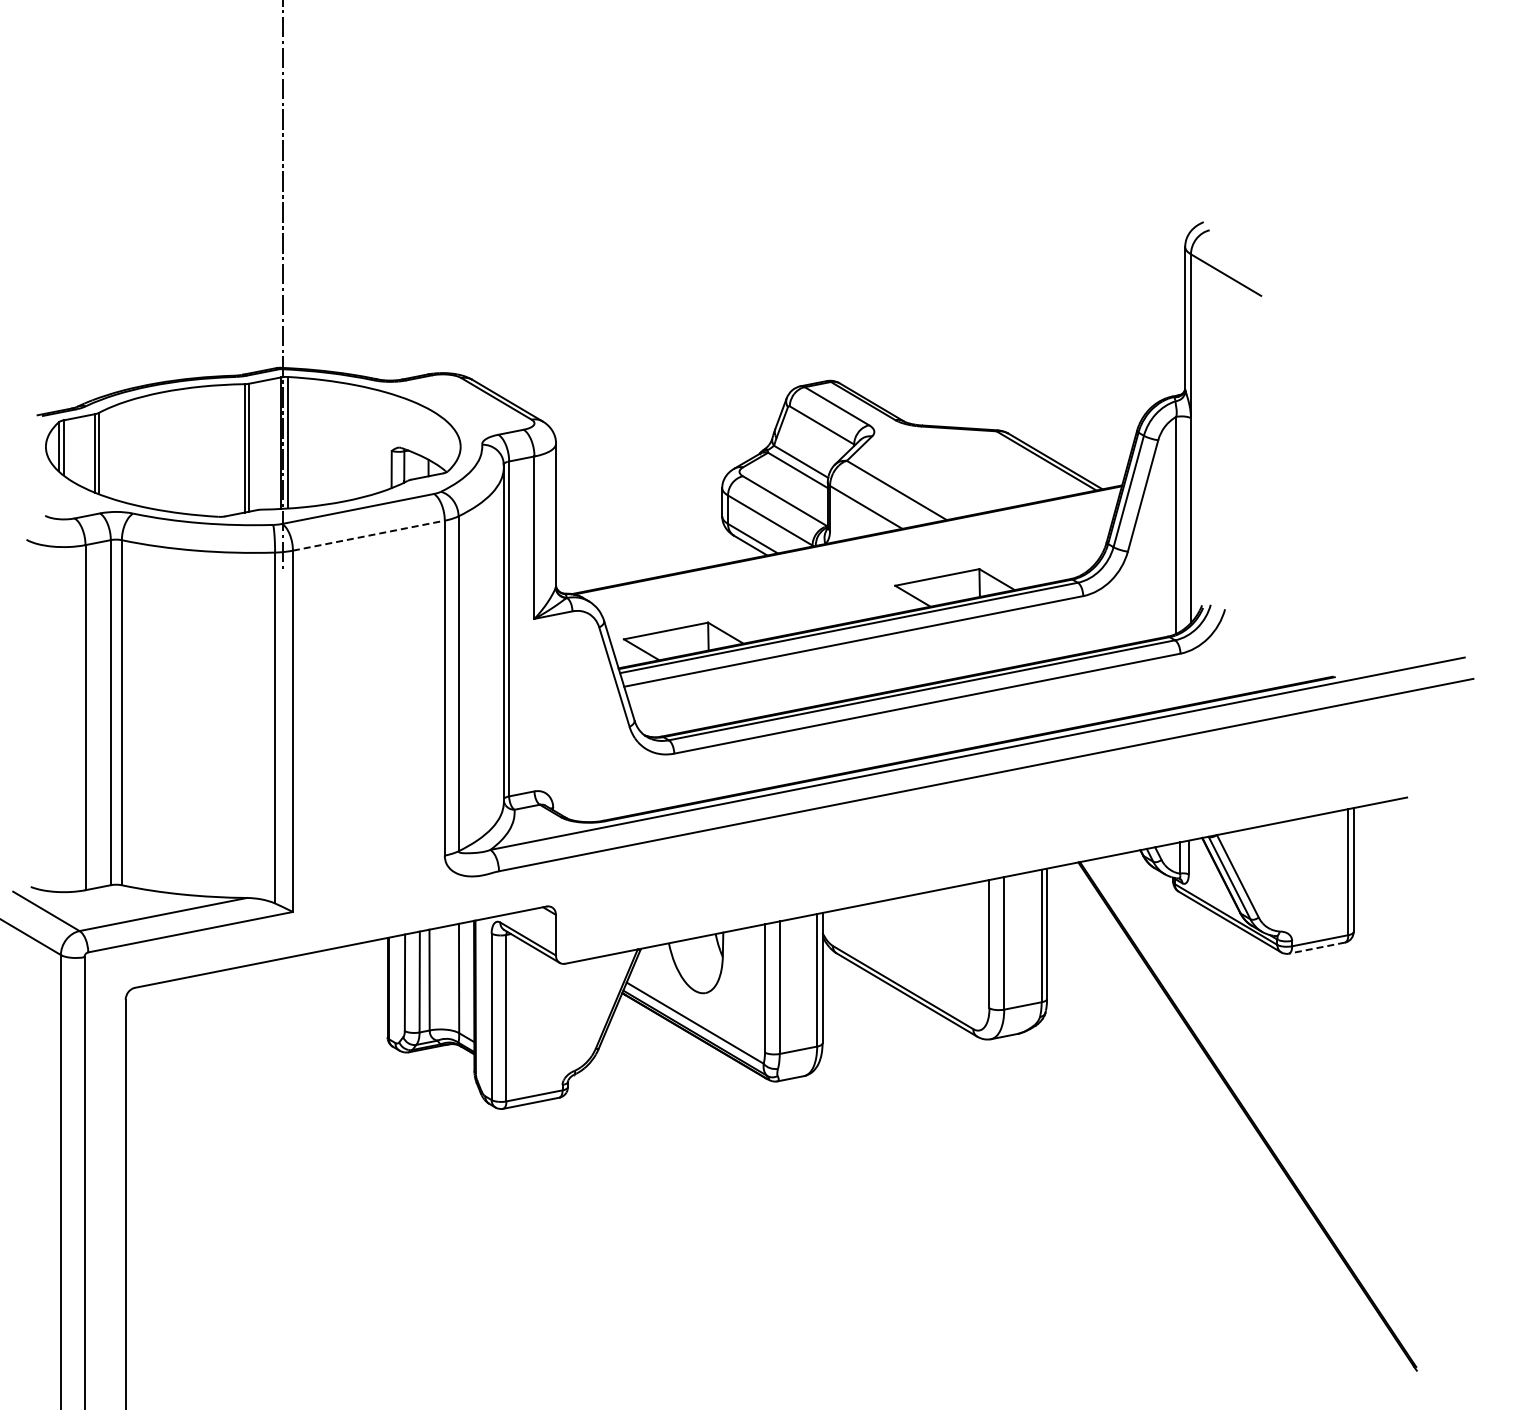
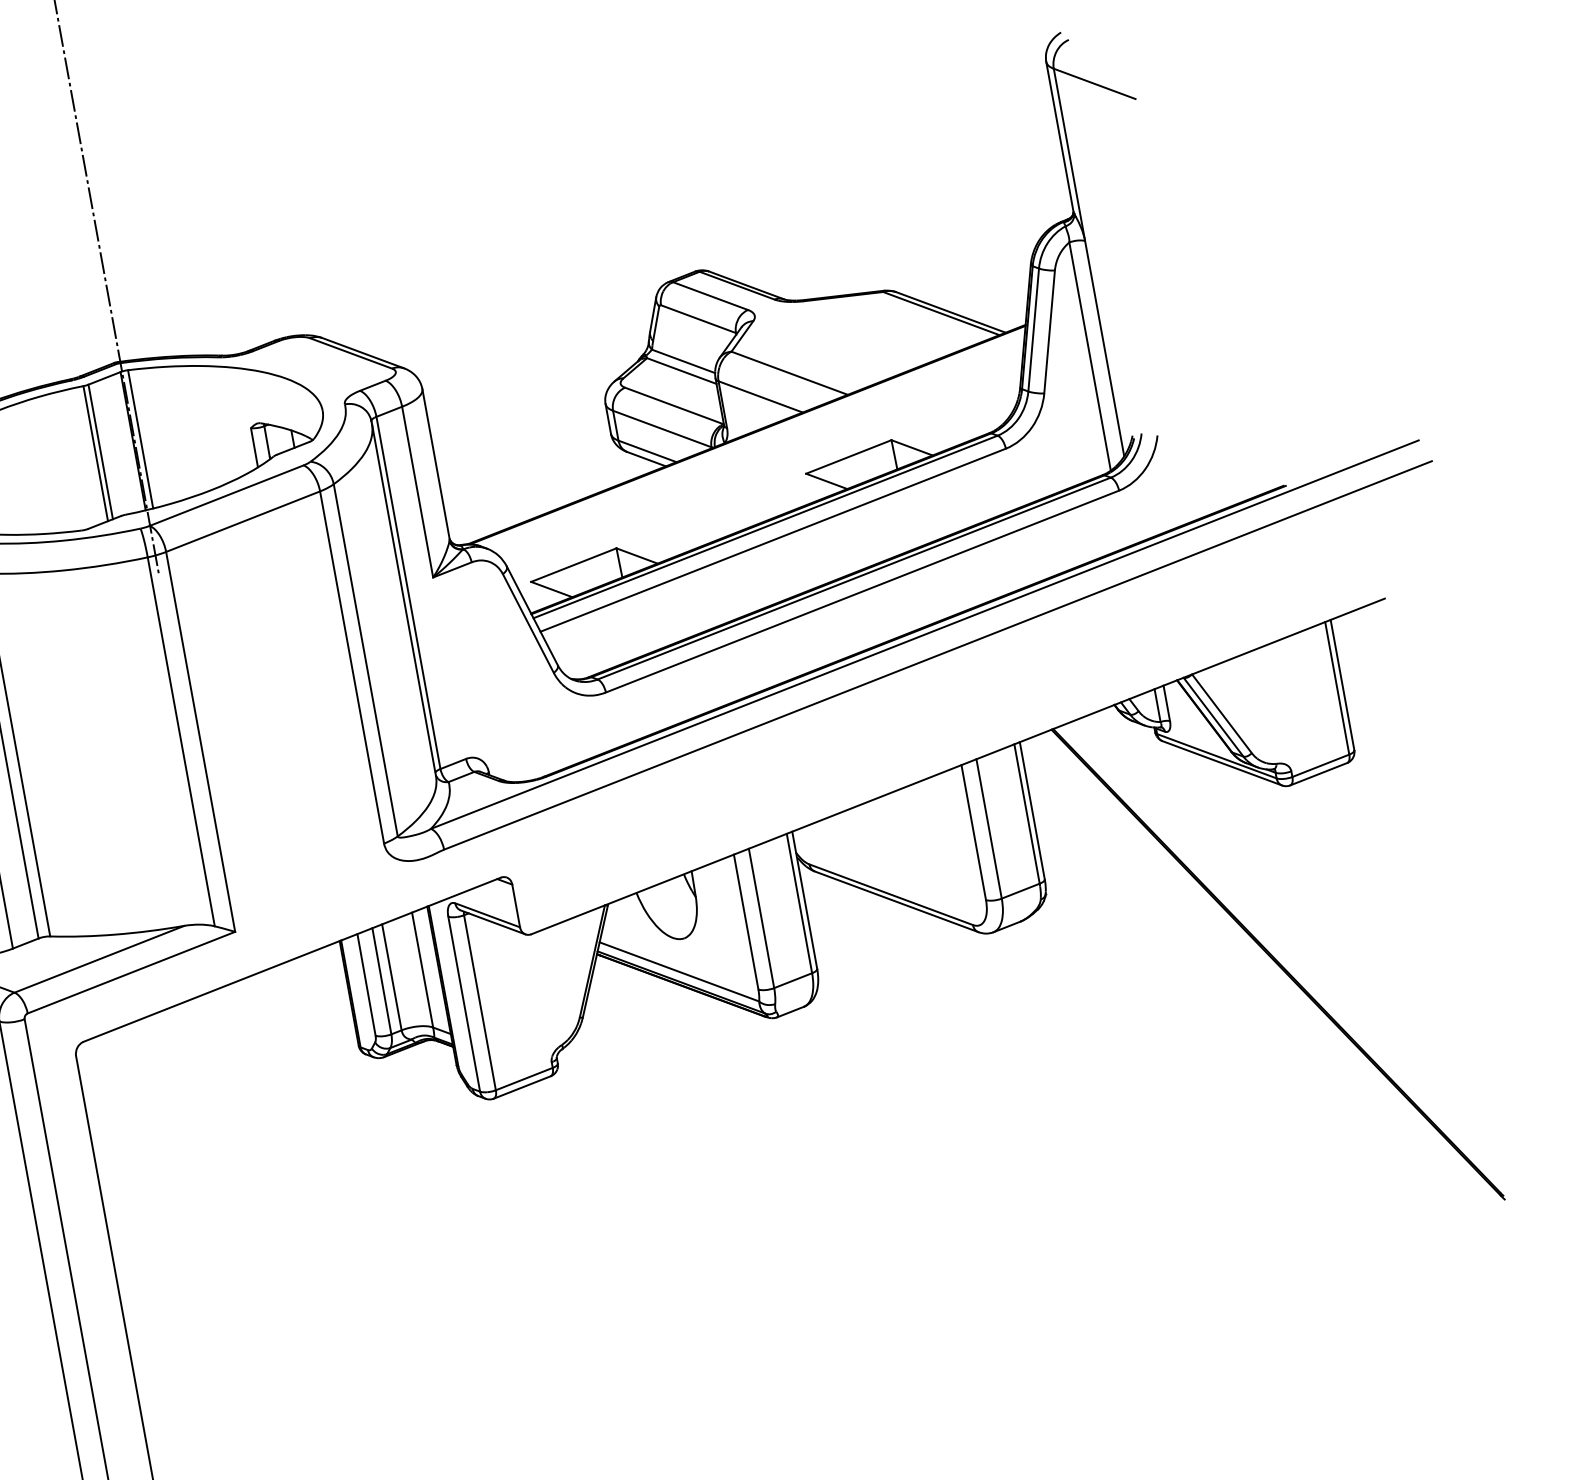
line: (369, 535) -> (243, 521), dashed -> solid
line: (1316, 948) -> (1318, 774), dashed -> solid

